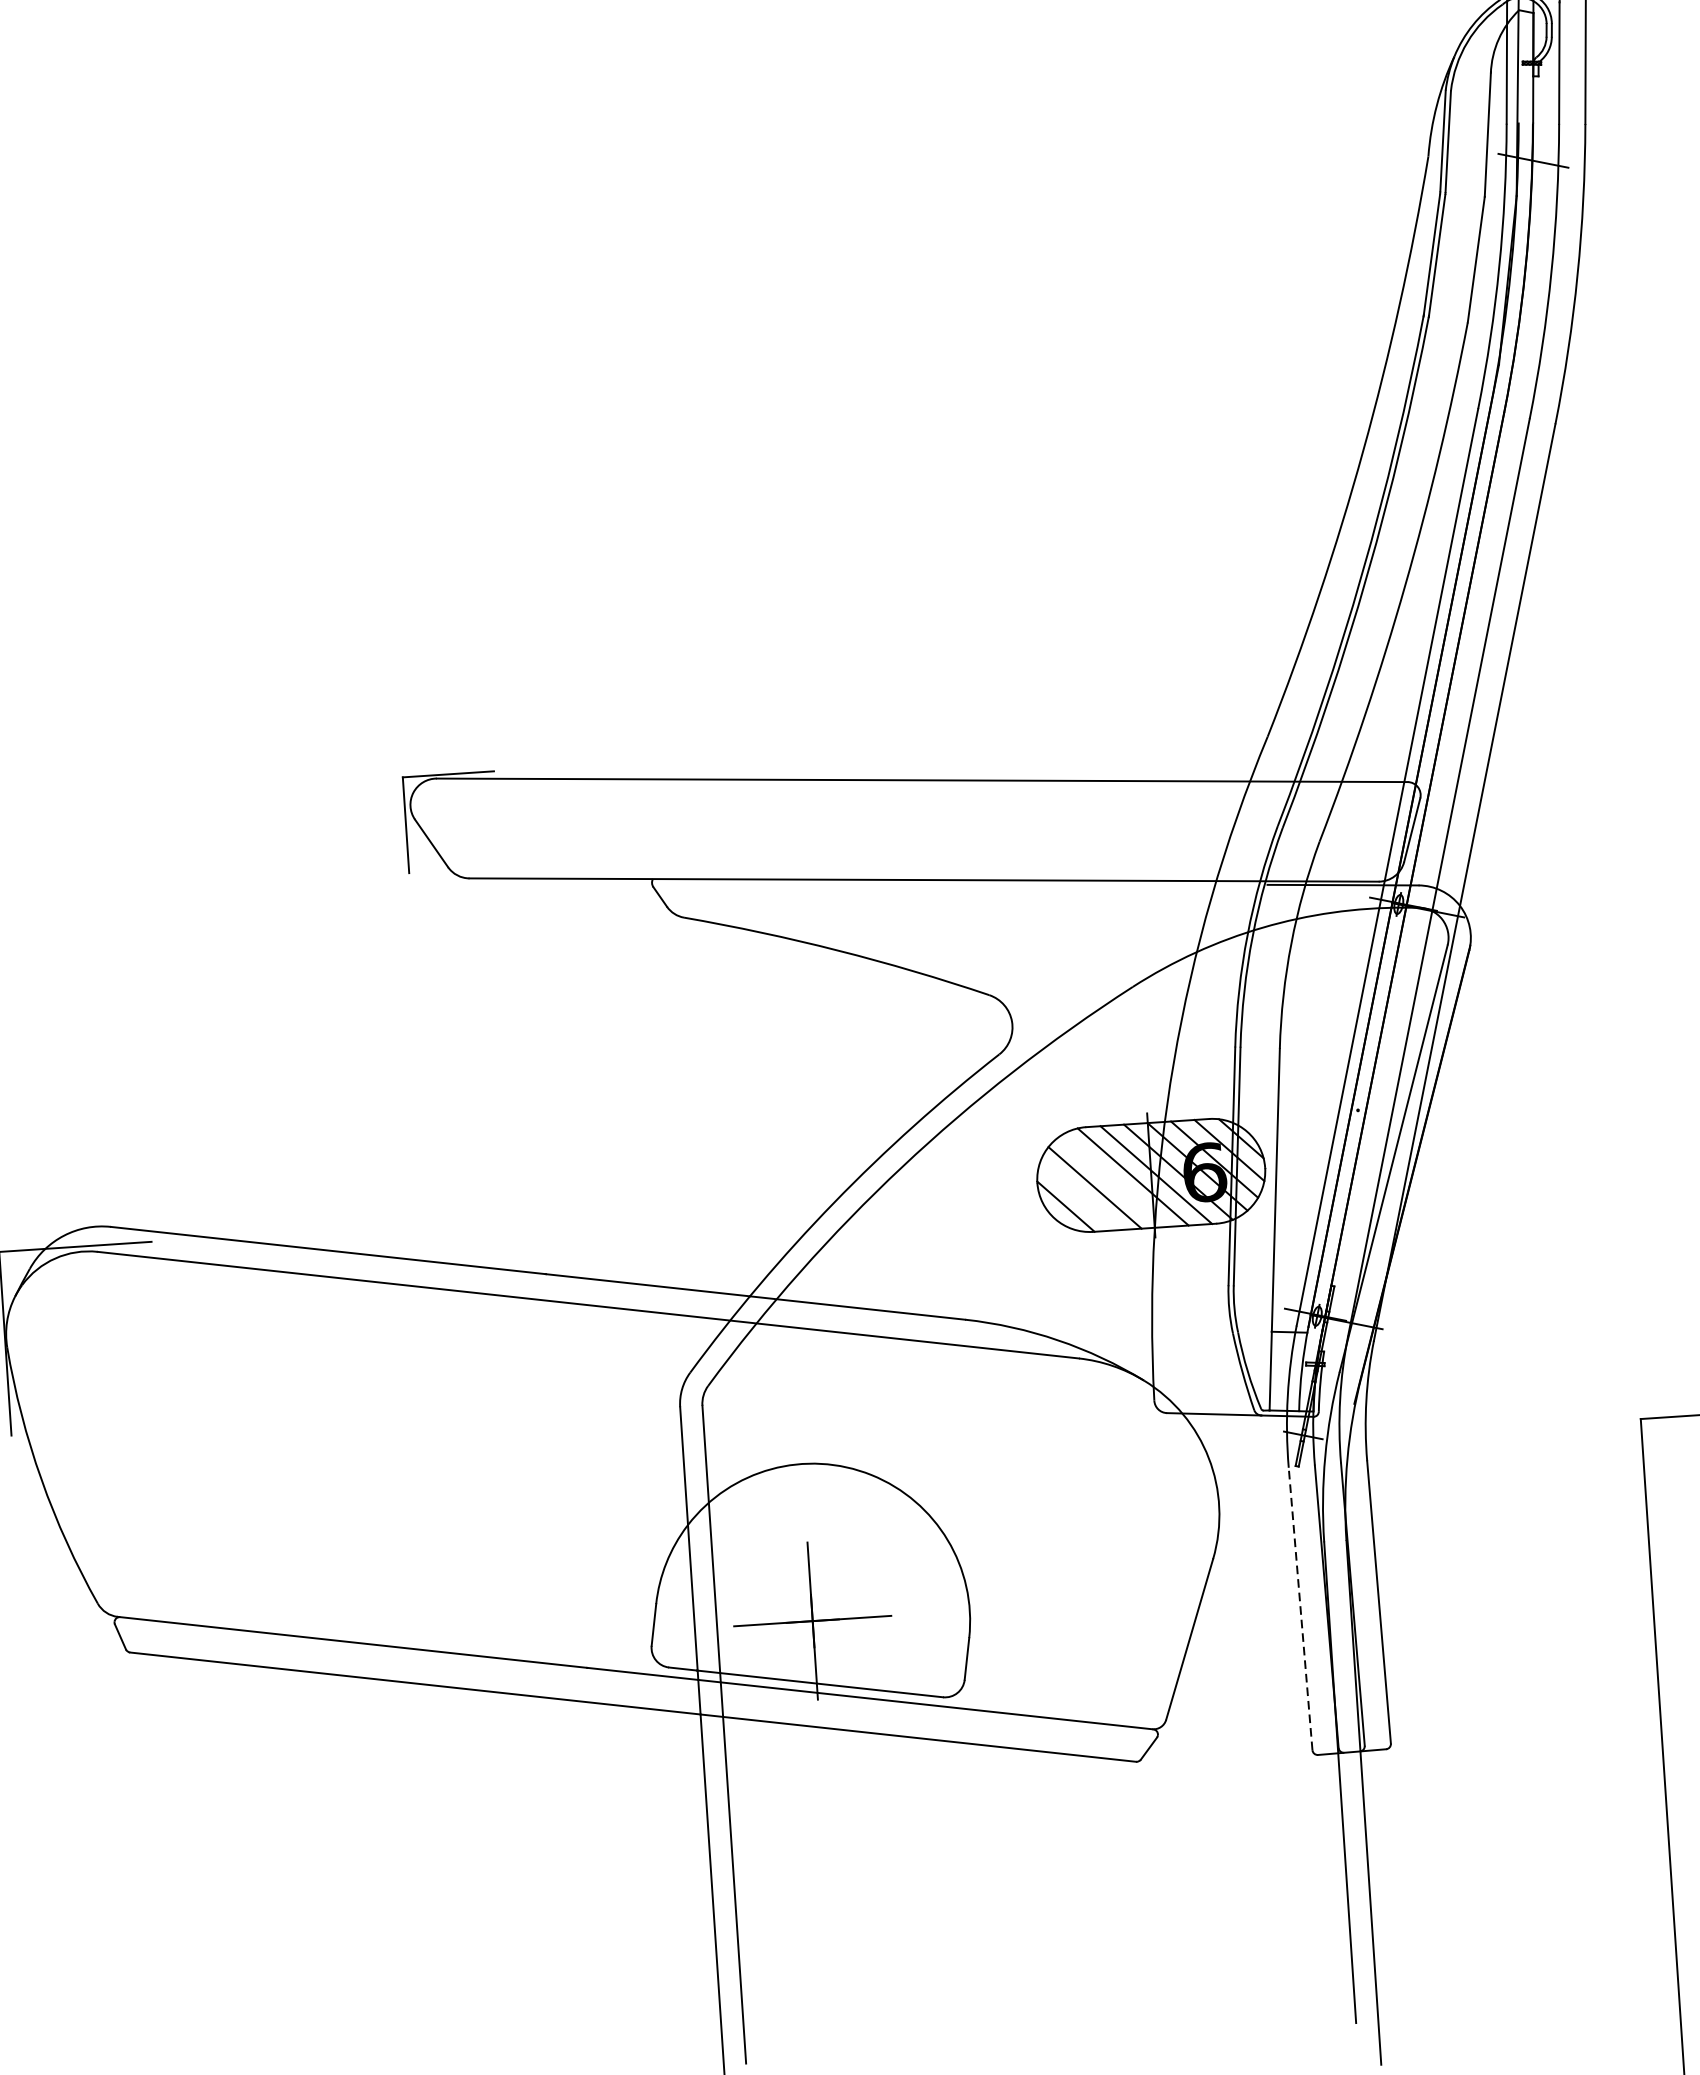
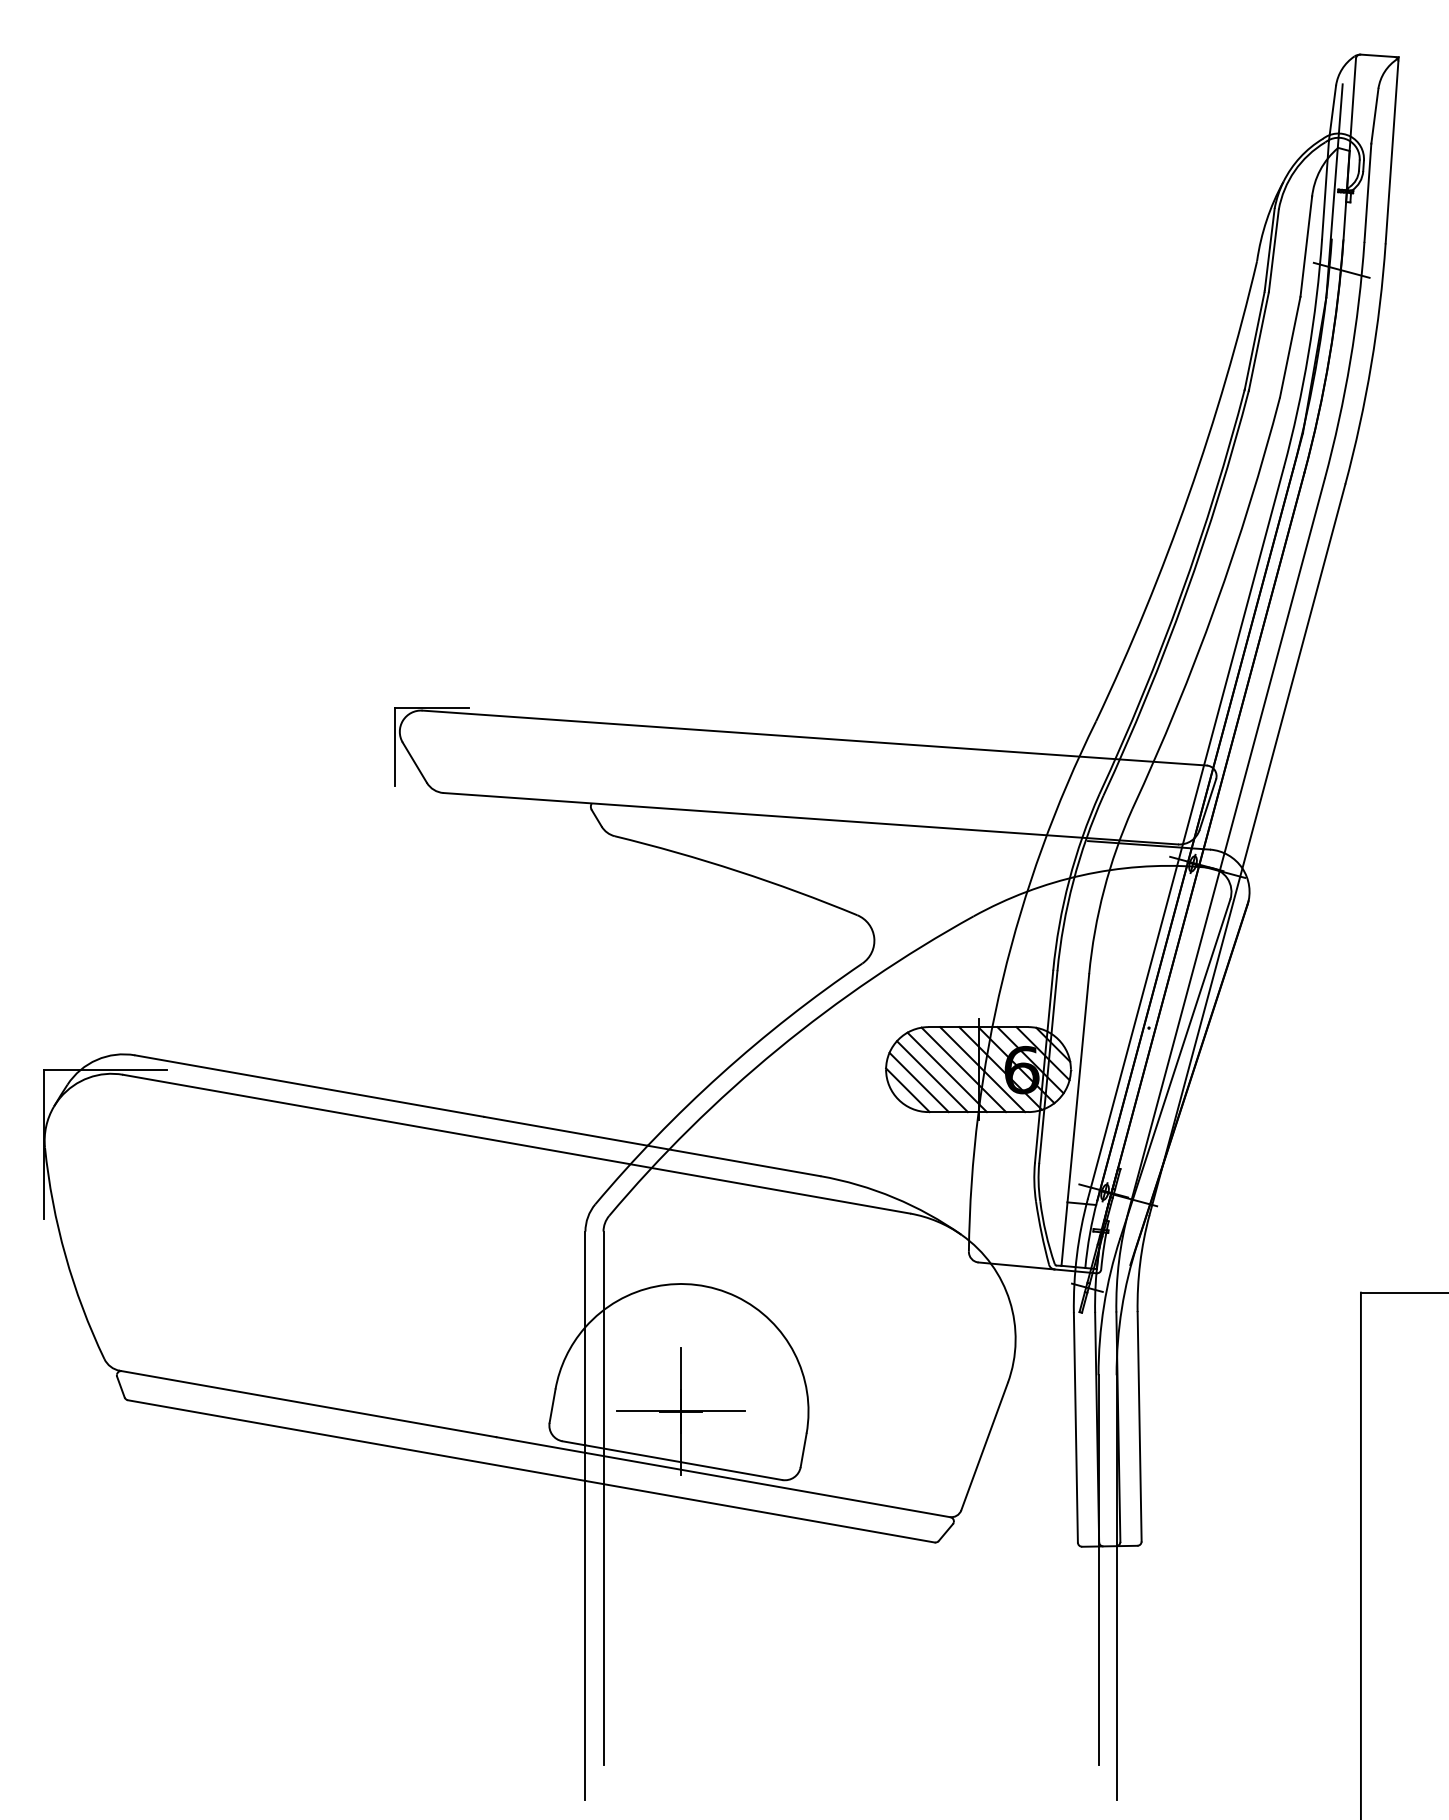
line: (1112, 1181) -> (946, 1072), added
line: (1078, 1196) -> (918, 1082), added
line: (1300, 1608) -> (1075, 1427), dashed -> solid

